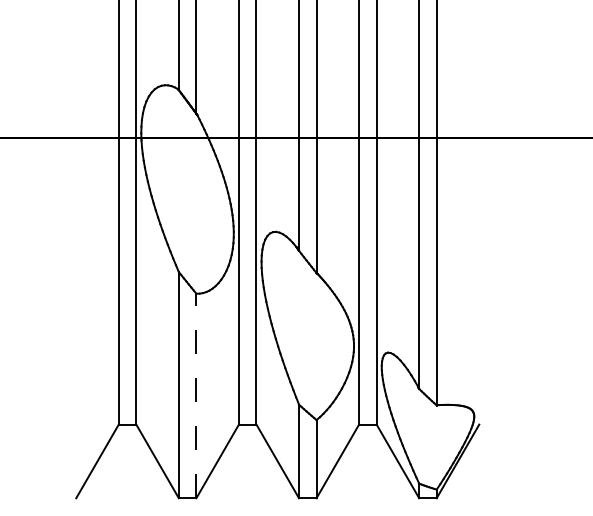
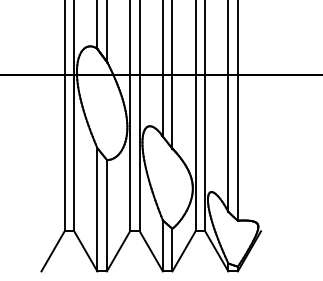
line: (195, 395) -> (106, 215), dashed -> solid

